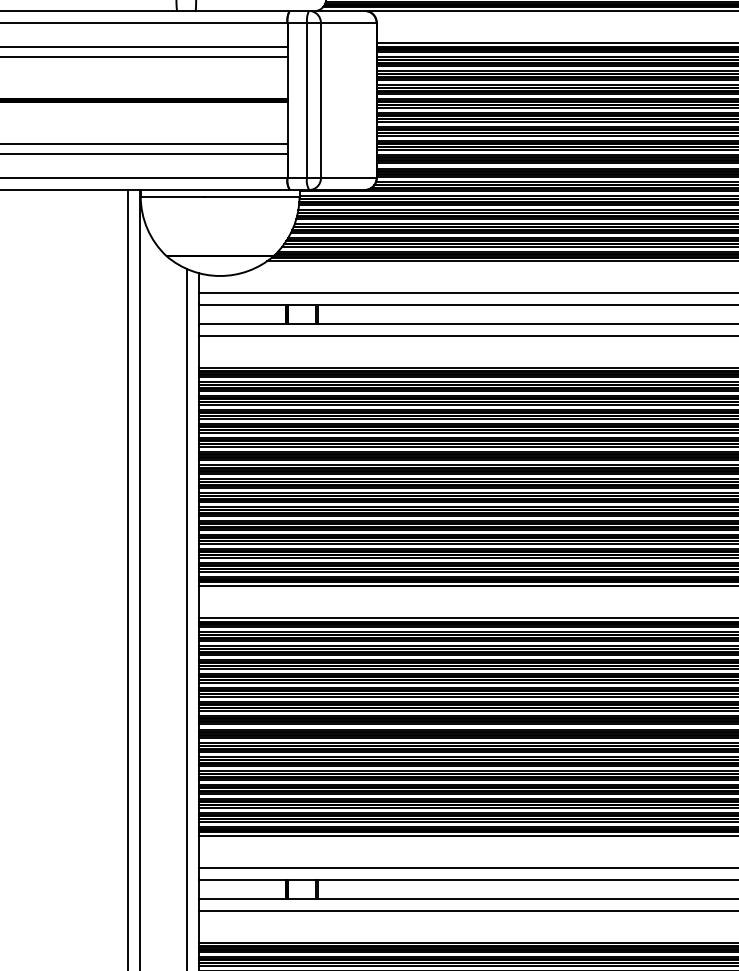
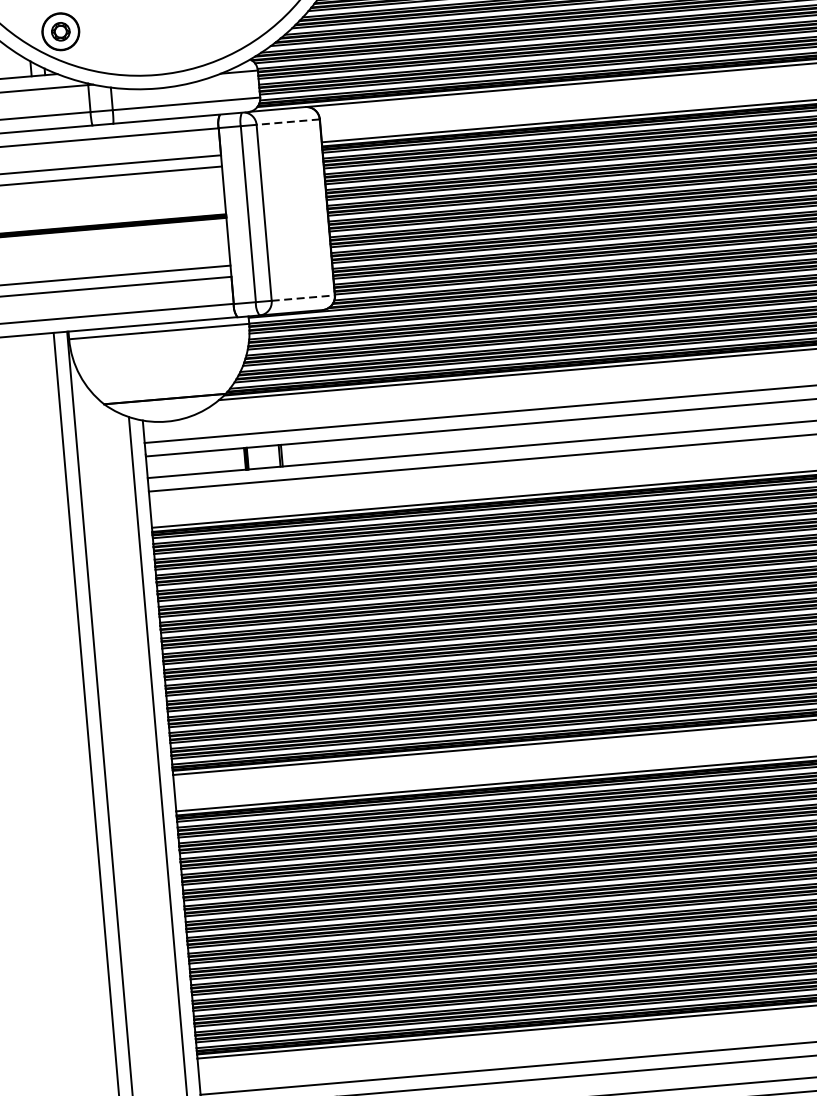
line: (348, 22) -> (287, 121), solid -> dashed
line: (348, 178) -> (302, 298), solid -> dashed

